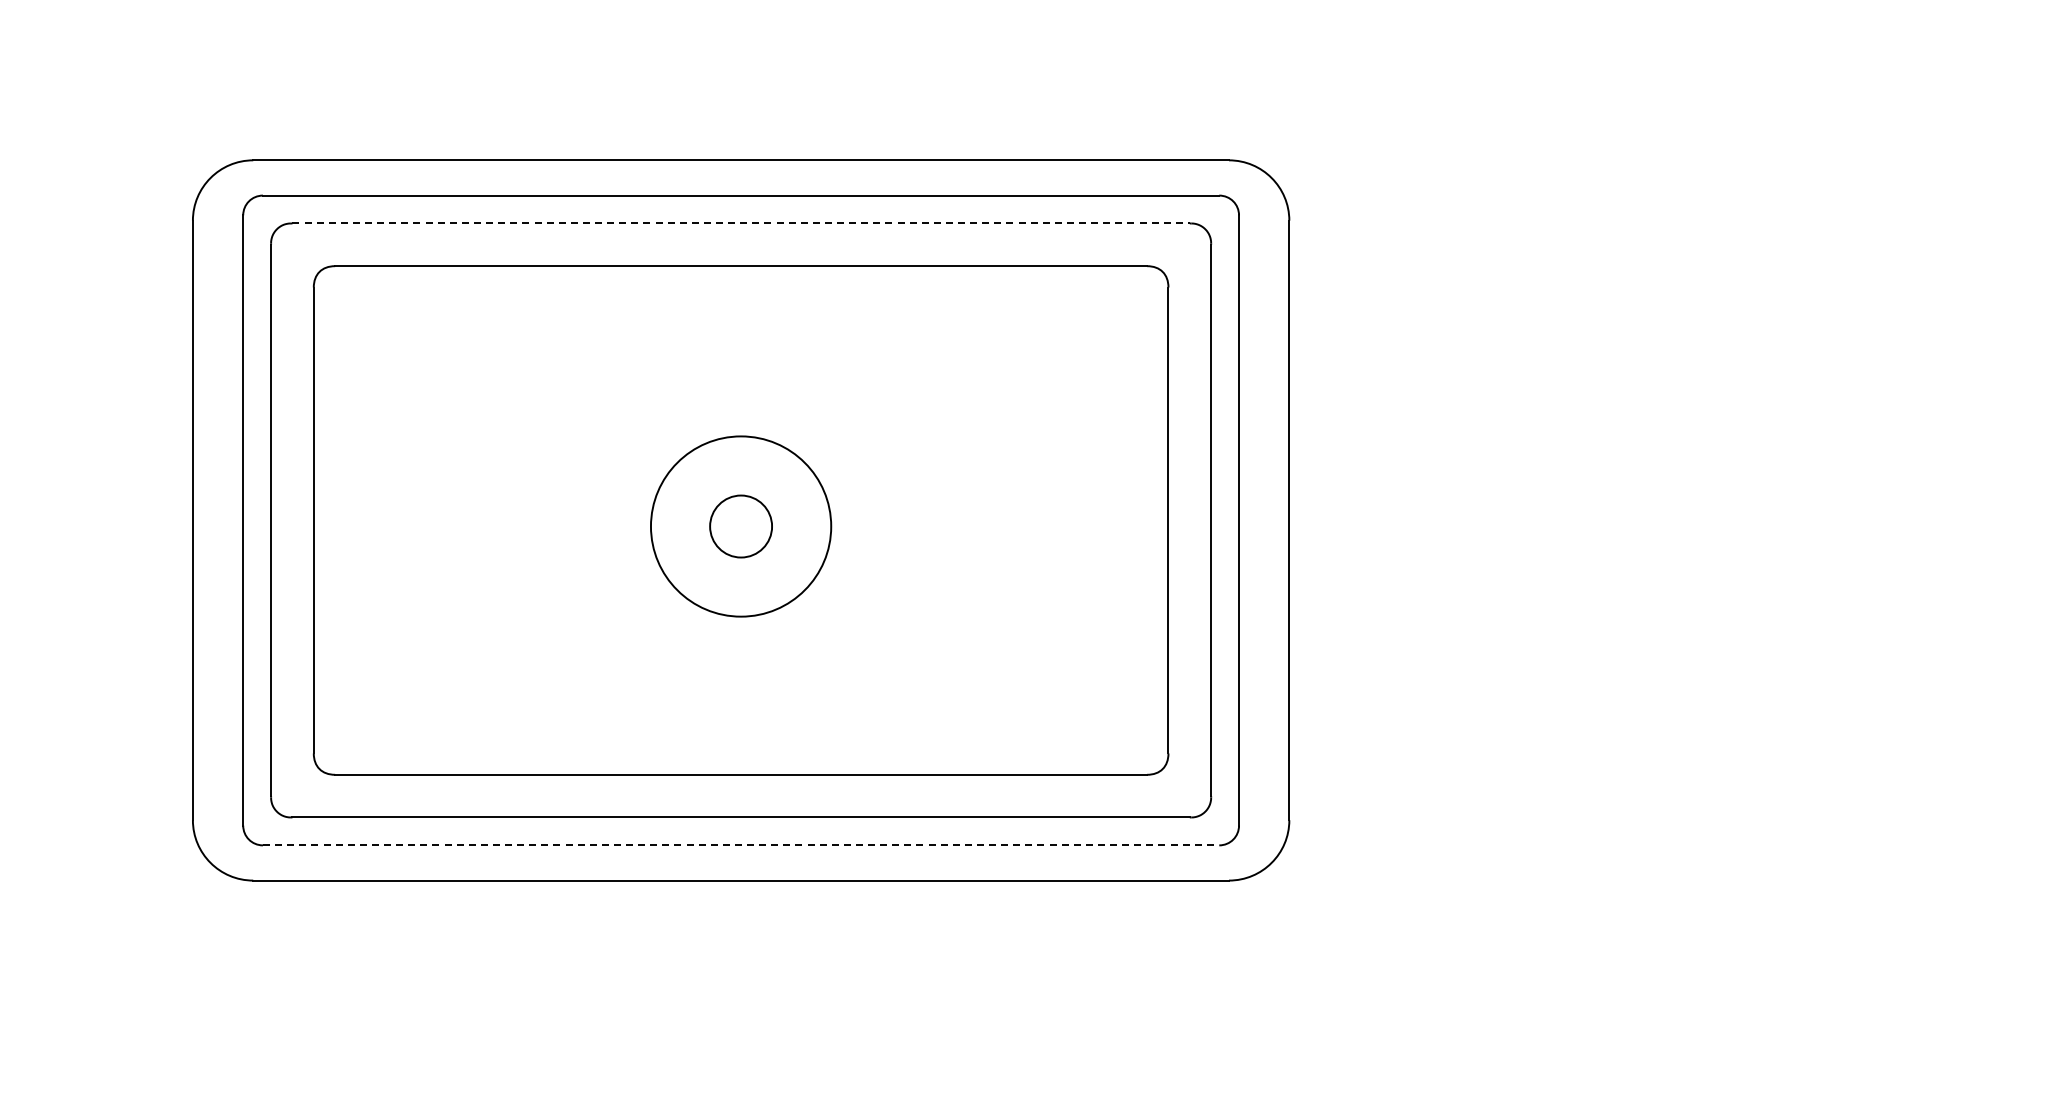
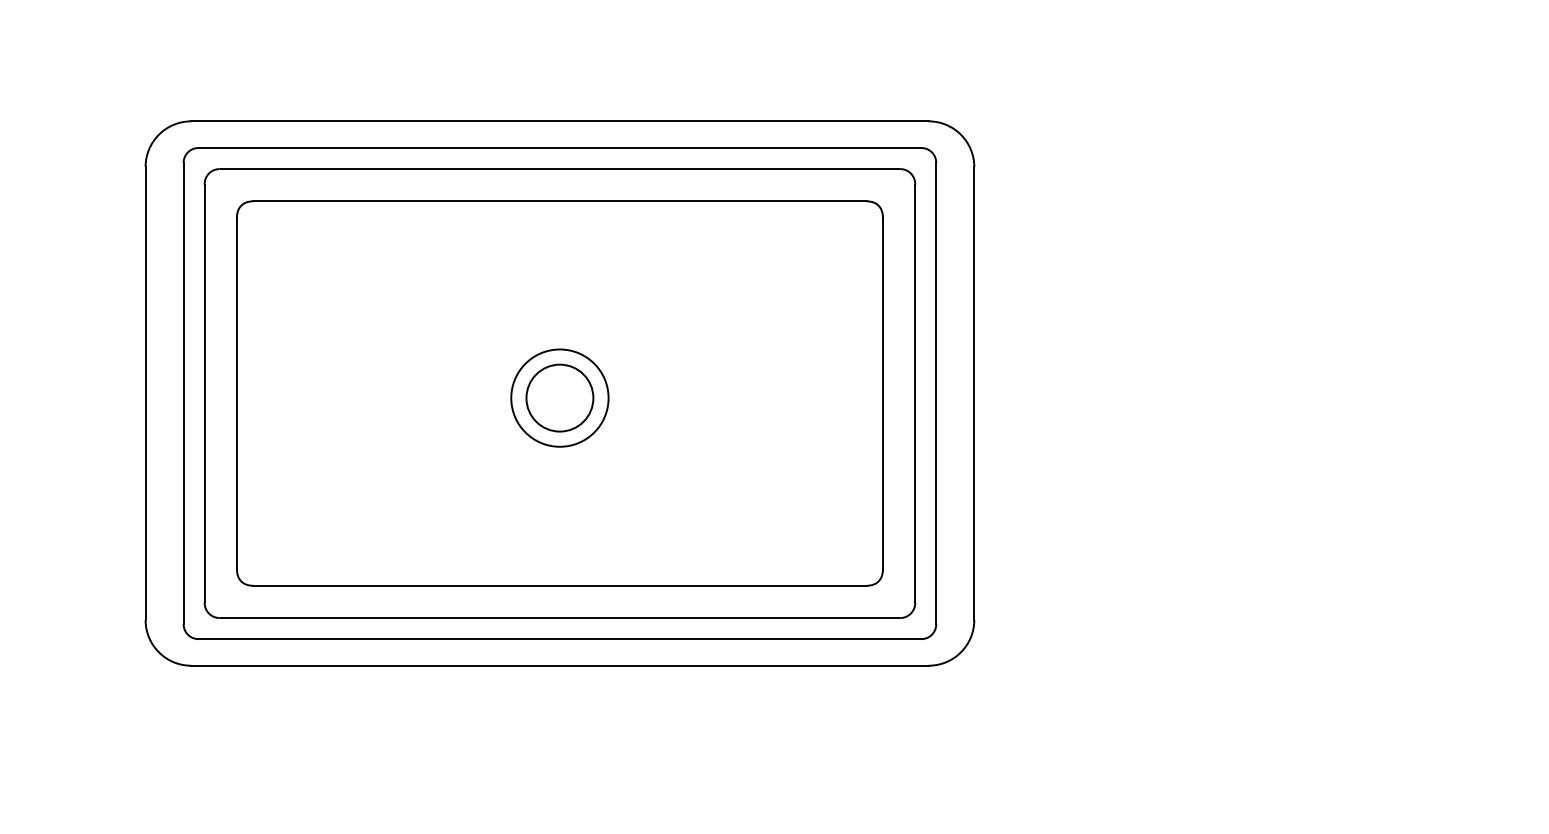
line: (741, 223) -> (560, 169), dashed -> solid
circle: (740, 526) -> (559, 398), size x0.71
circle: (740, 526) -> (559, 398), size x1.43
line: (741, 845) -> (560, 639), dashed -> solid

